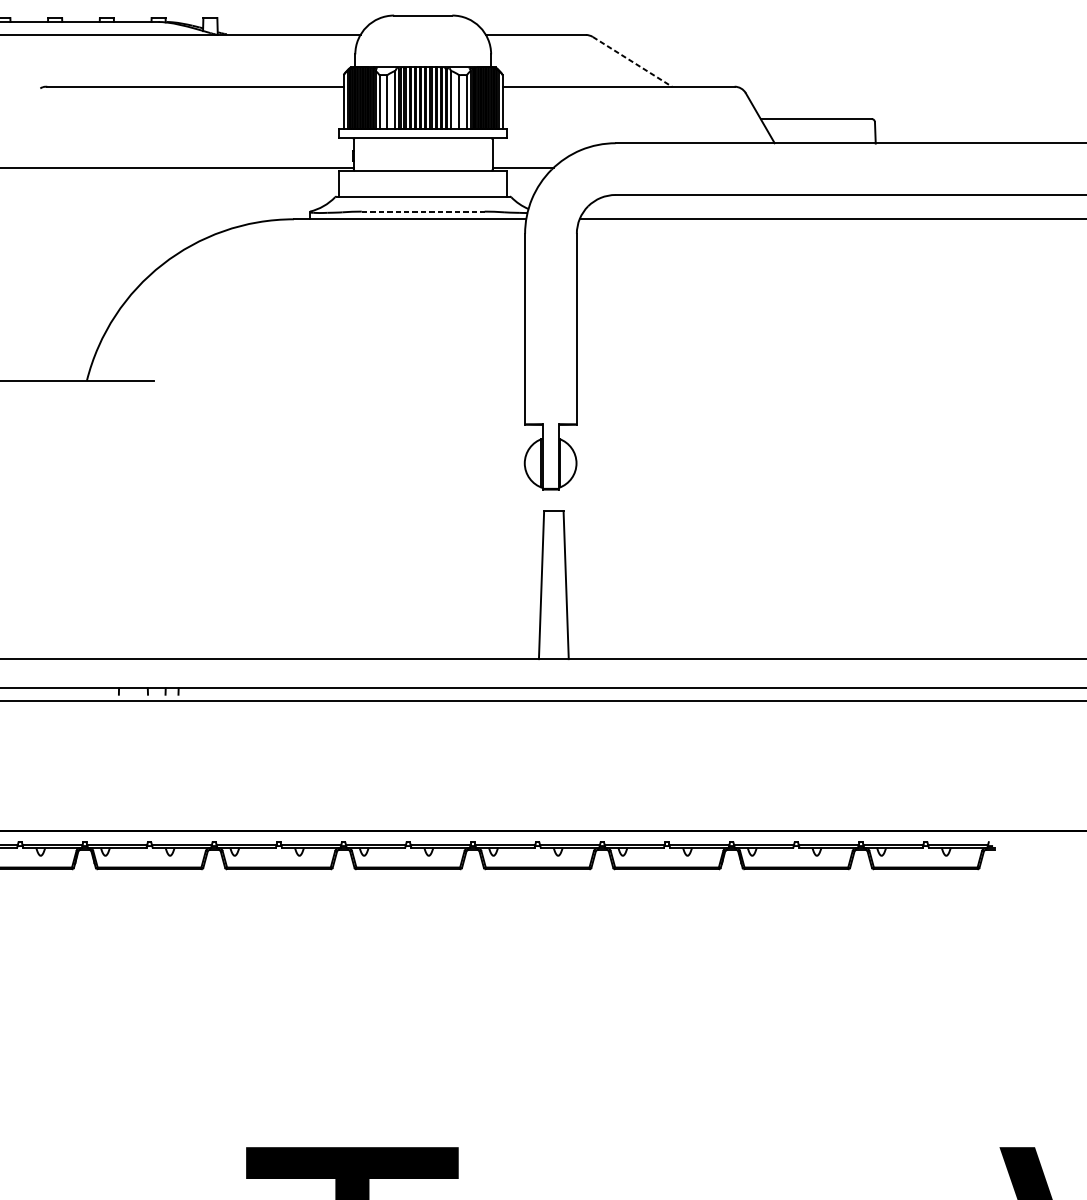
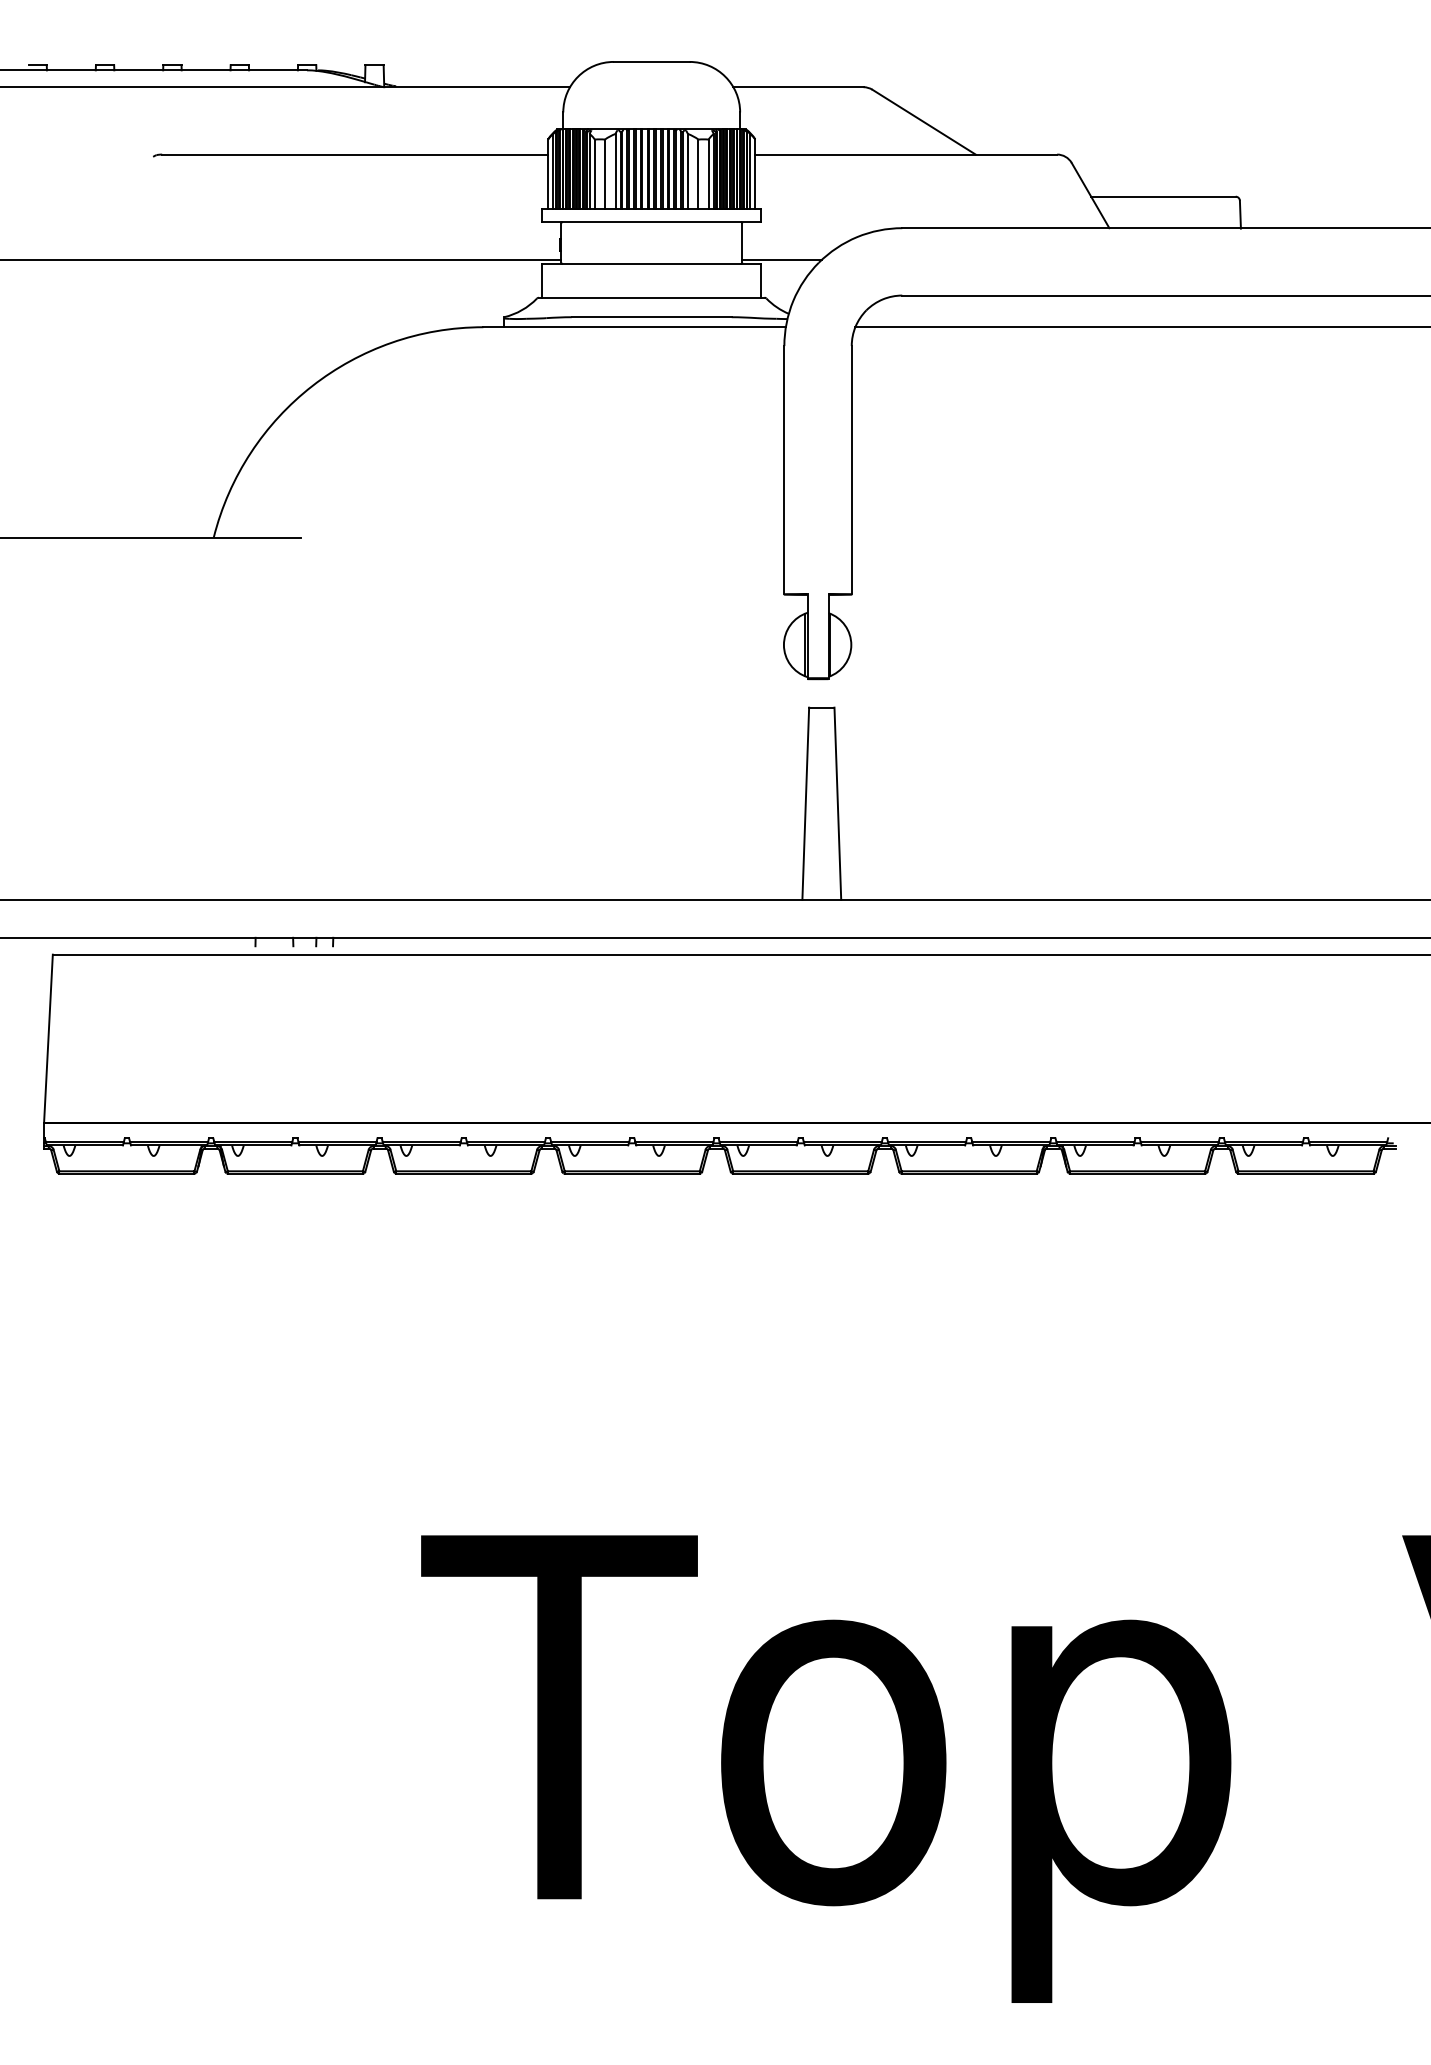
line: (632, 62) -> (924, 122), dashed -> solid
line: (423, 211) -> (652, 317), dashed -> solid

